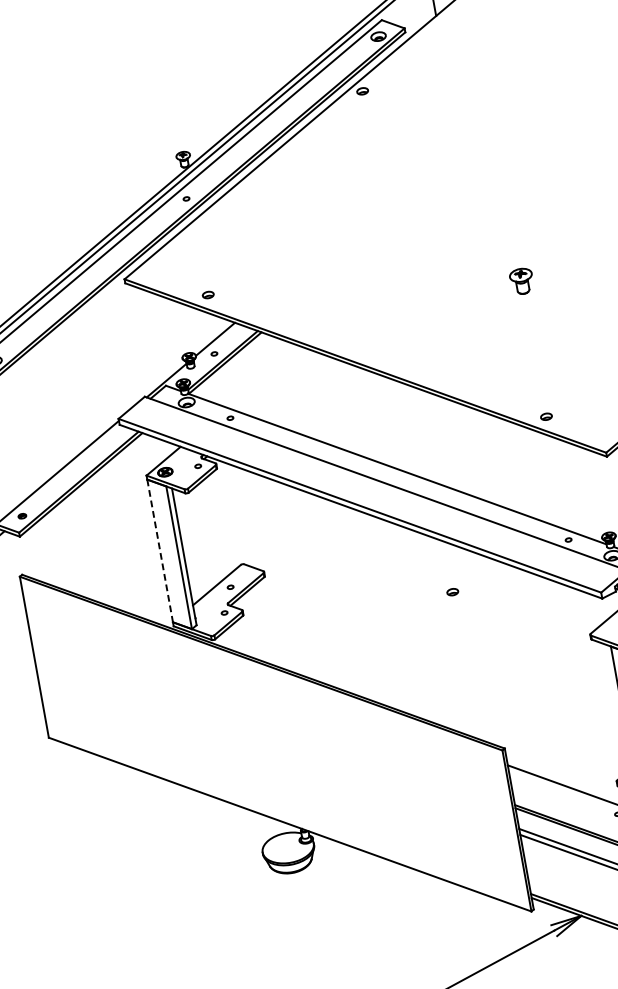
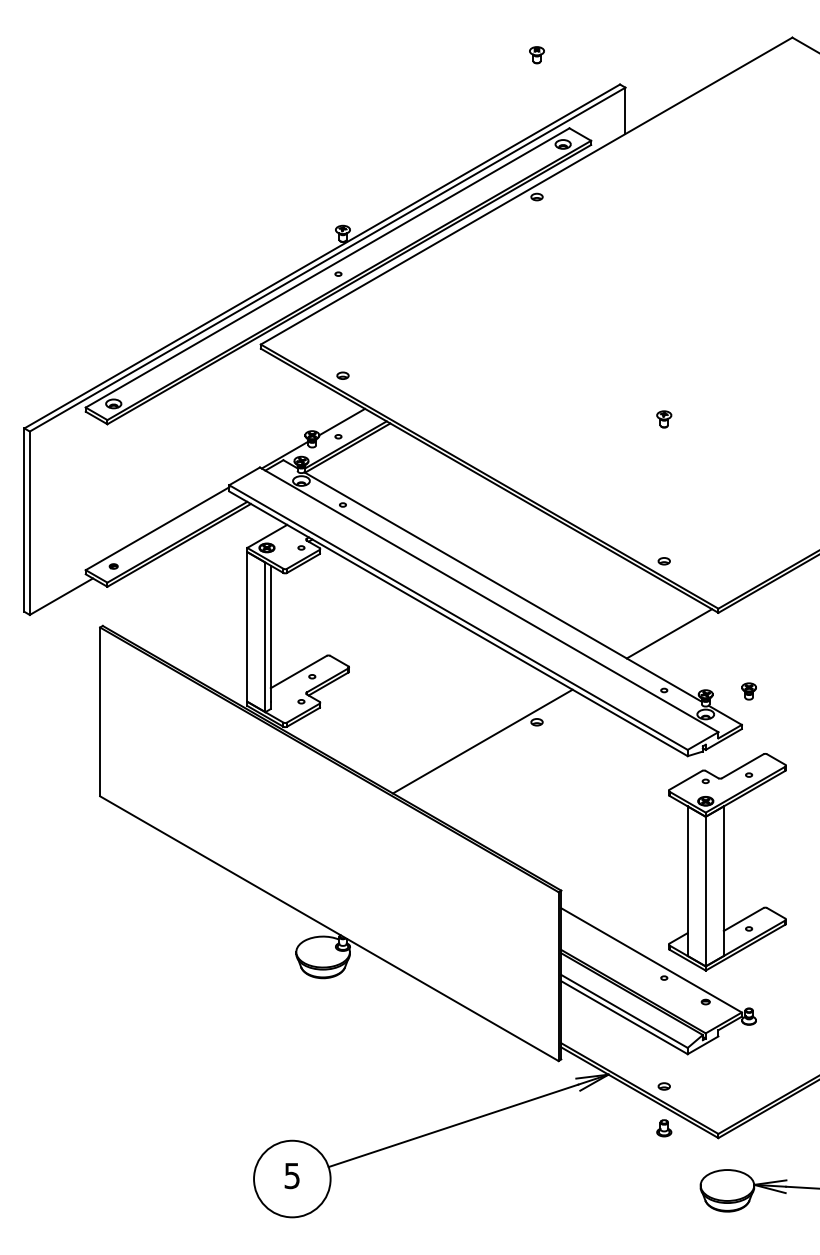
part: (522, 281) -> (664, 419), size x0.62
line: (563, 484) -> (669, 633), added
line: (160, 550) -> (247, 626), dashed -> solid
line: (404, 619) -> (482, 741), added

